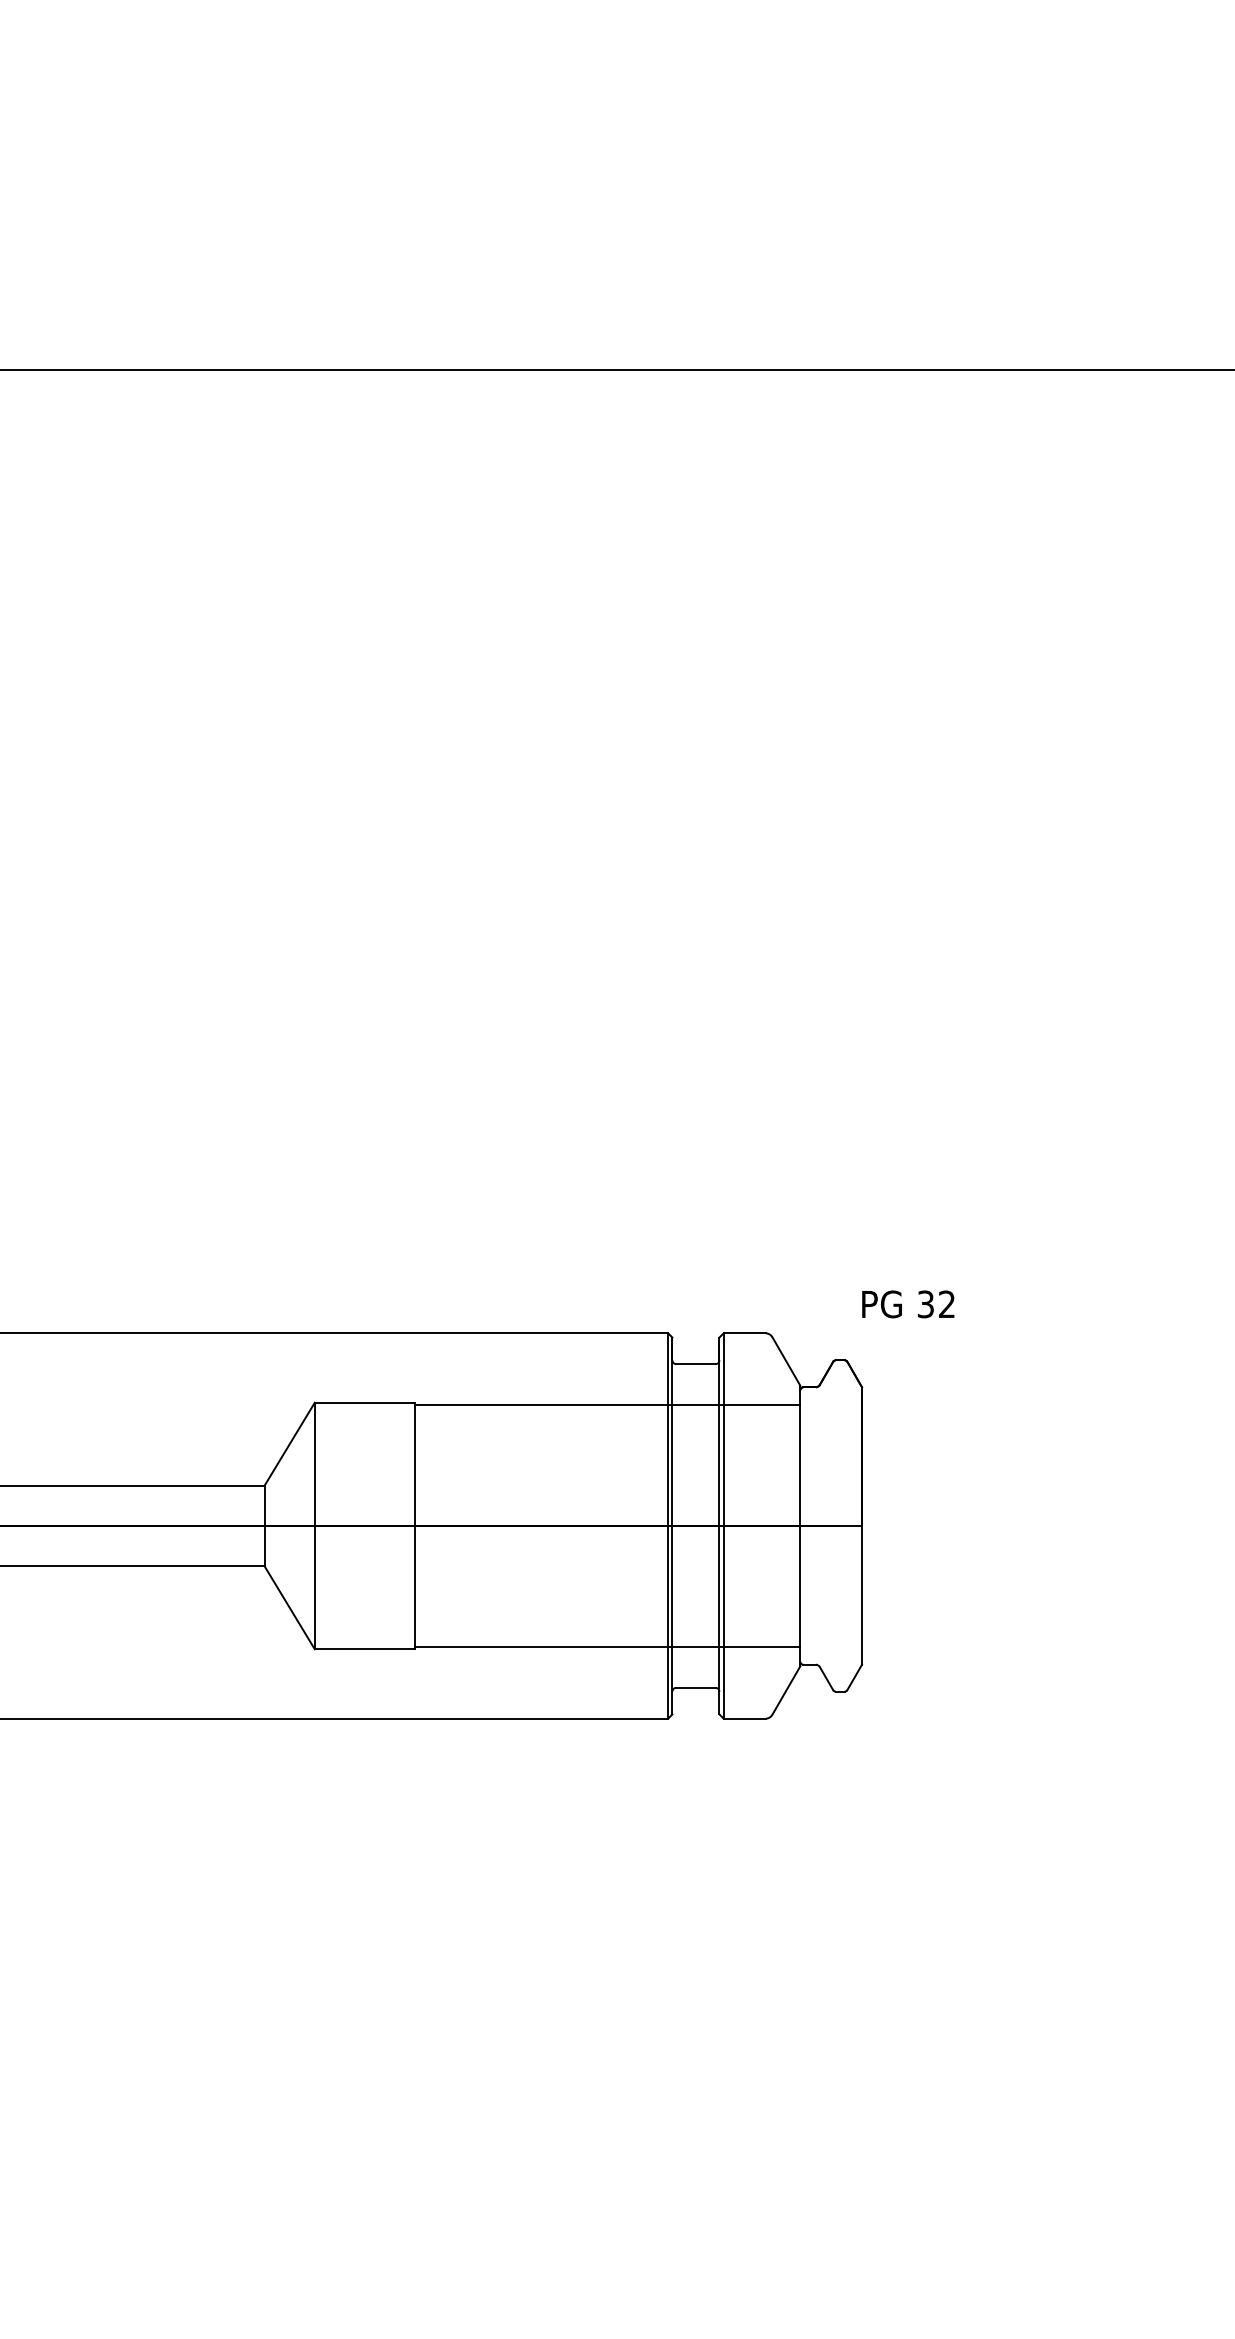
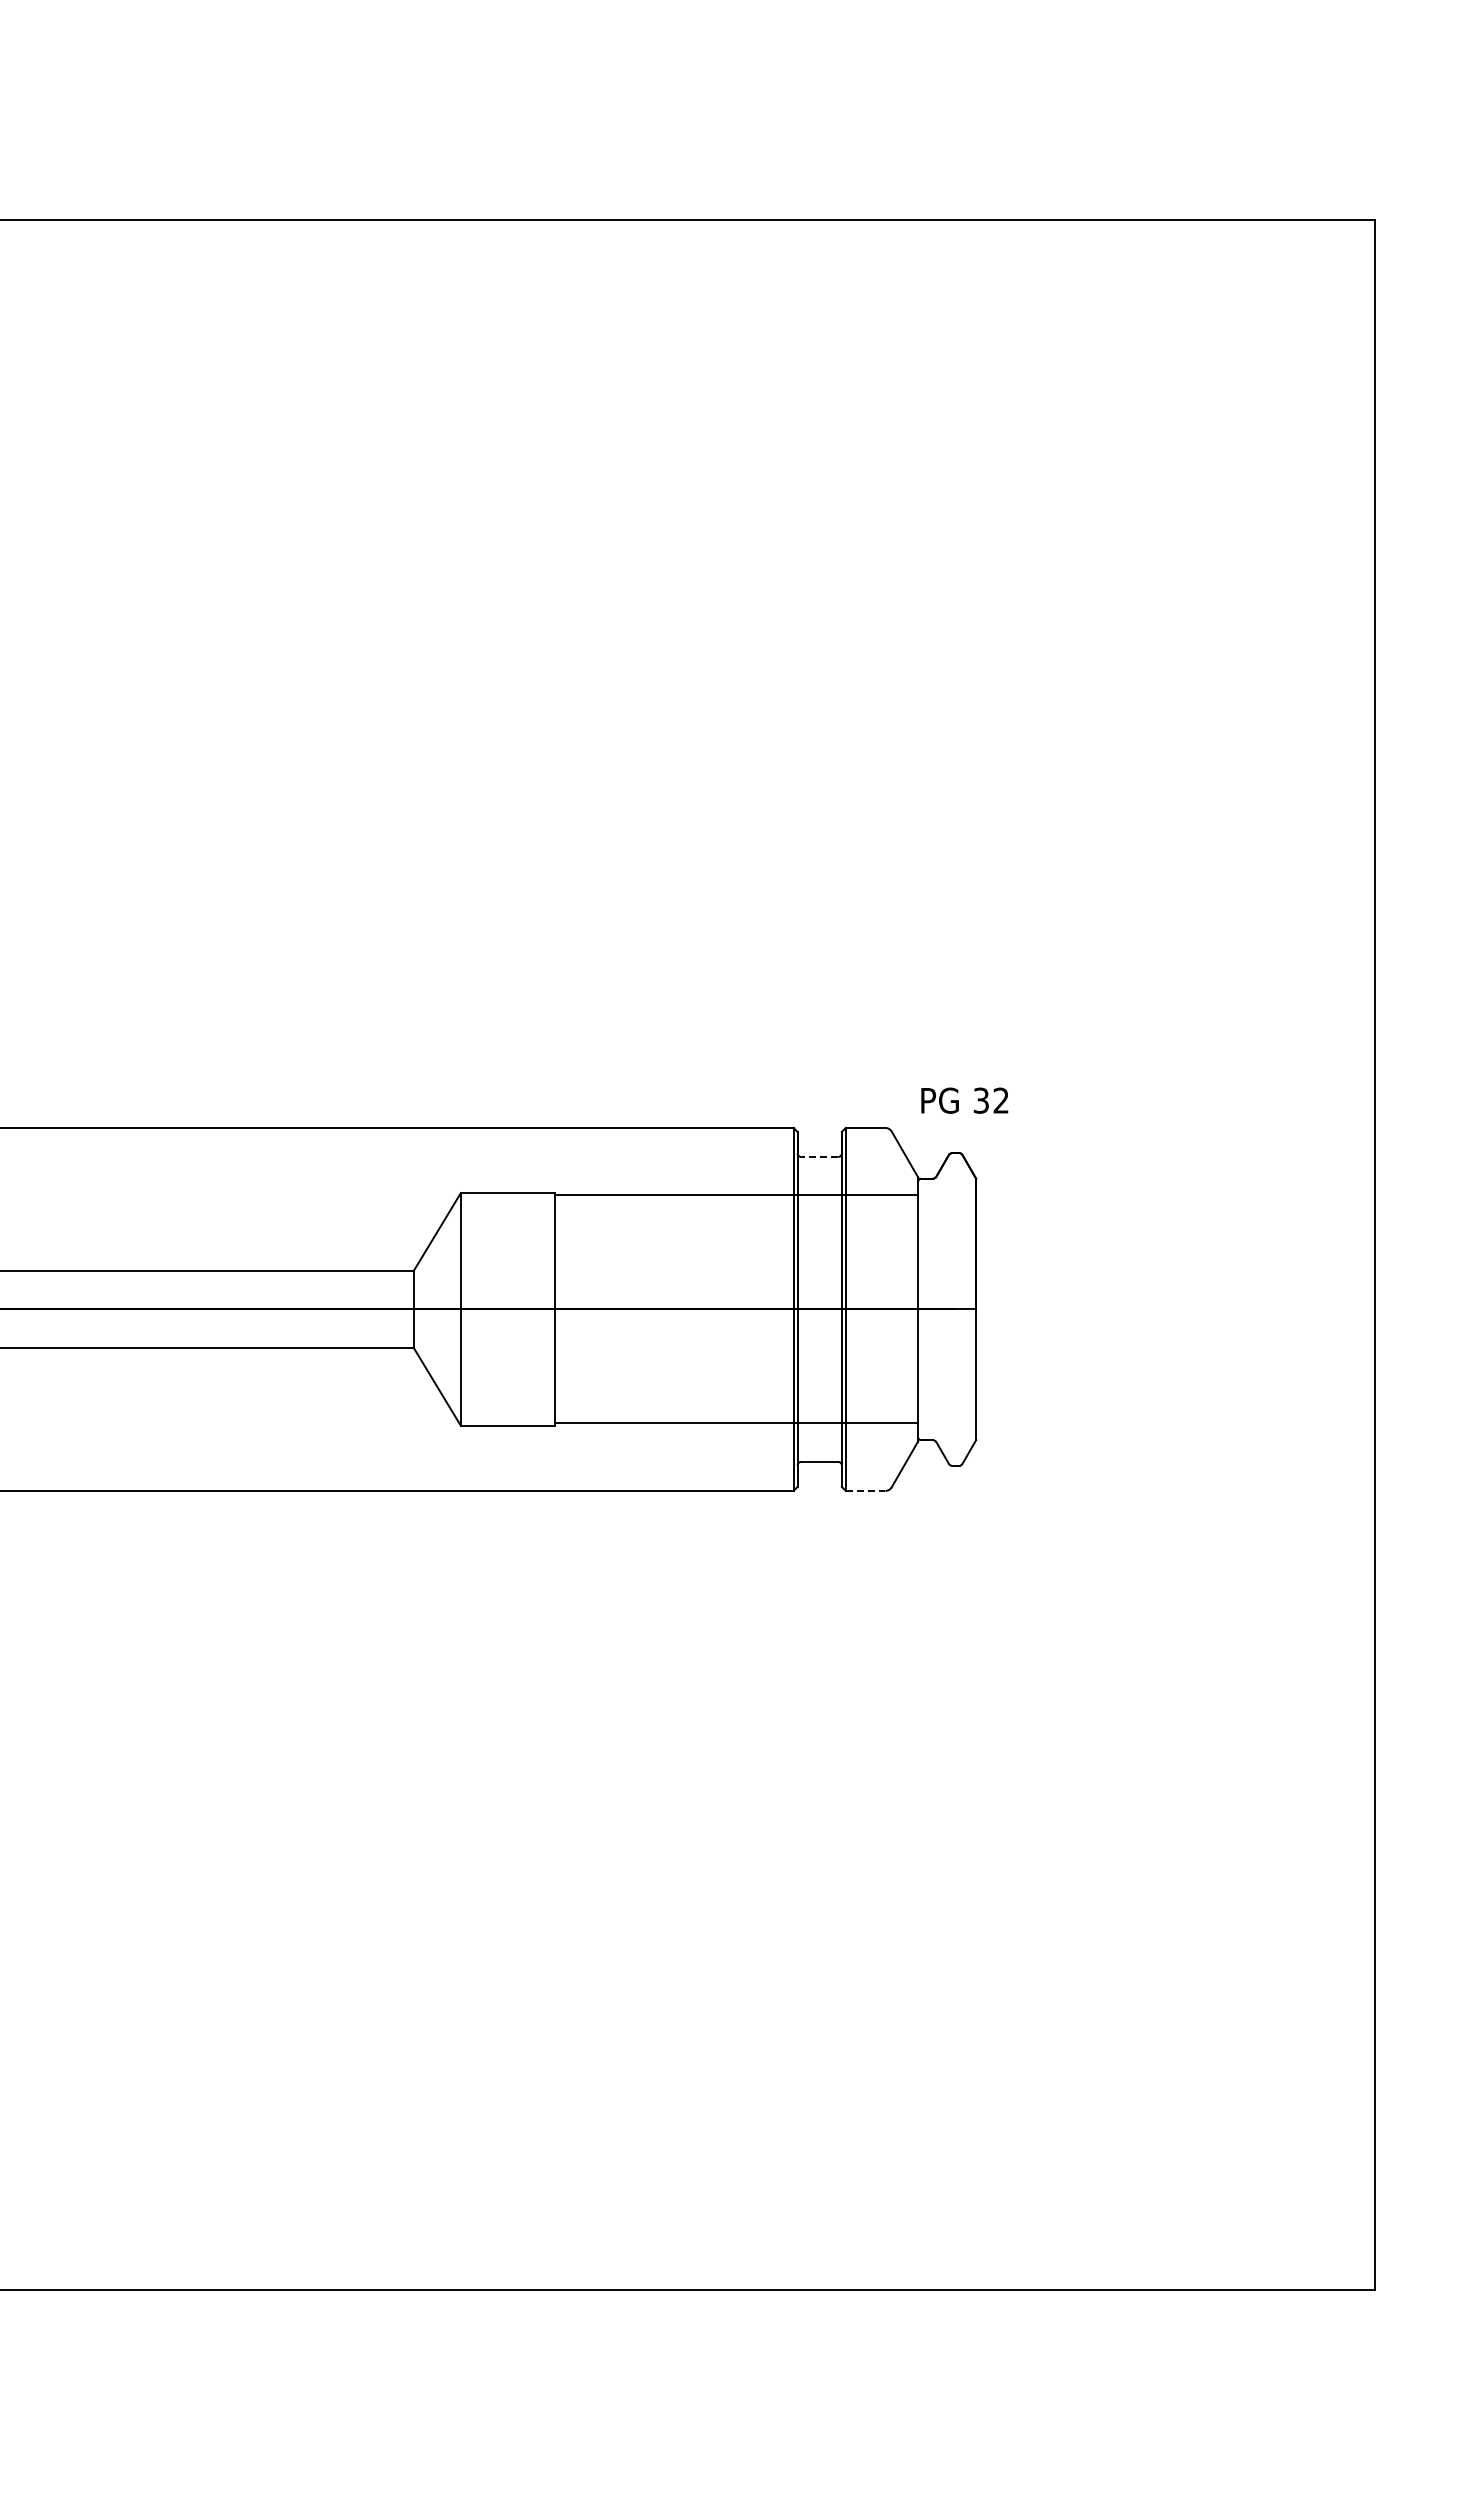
text: (908, 1304) -> (964, 1100), moved
line: (695, 1363) -> (819, 1156), solid -> dashed
line: (744, 1718) -> (865, 1490), solid -> dashed

